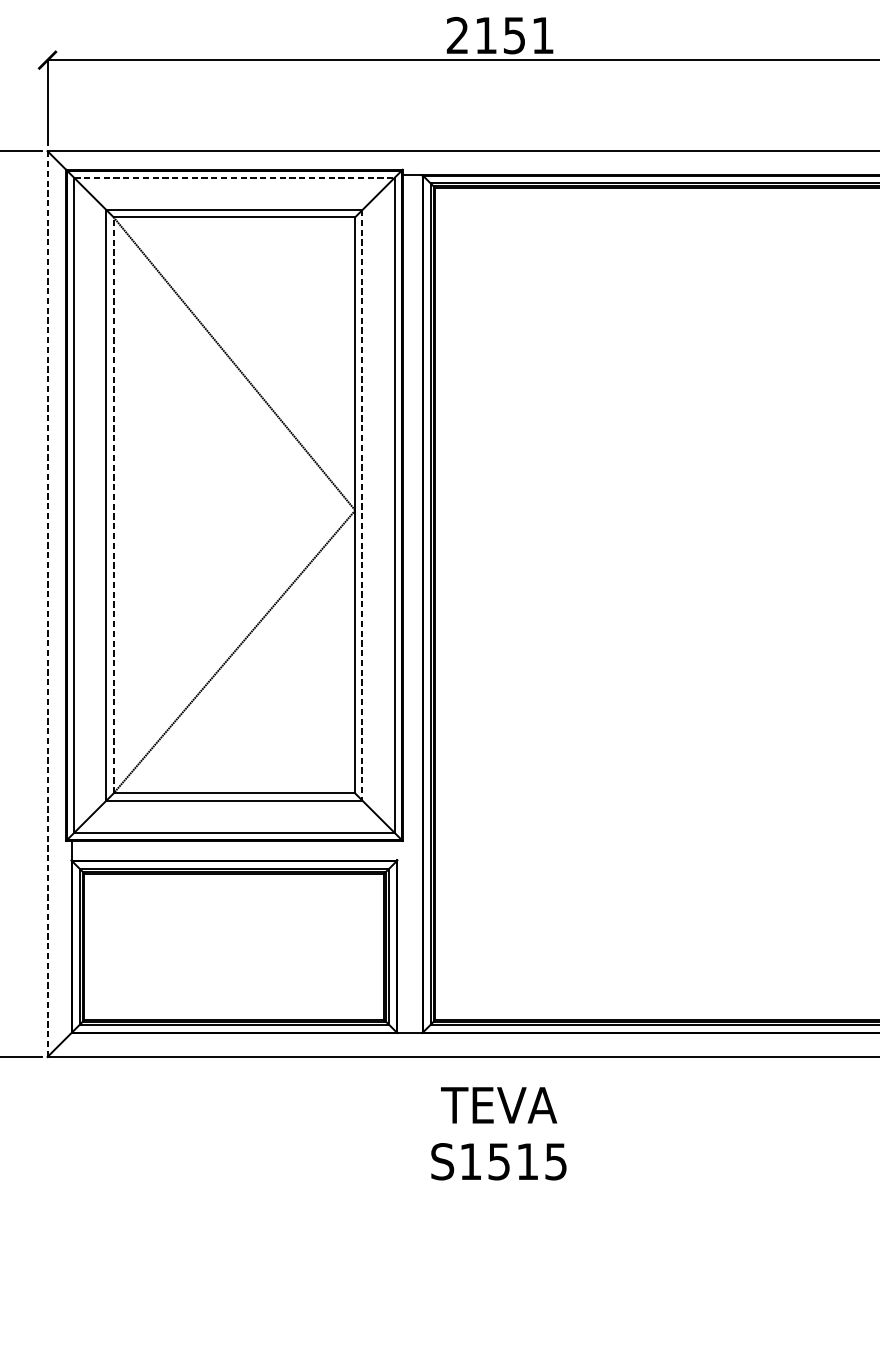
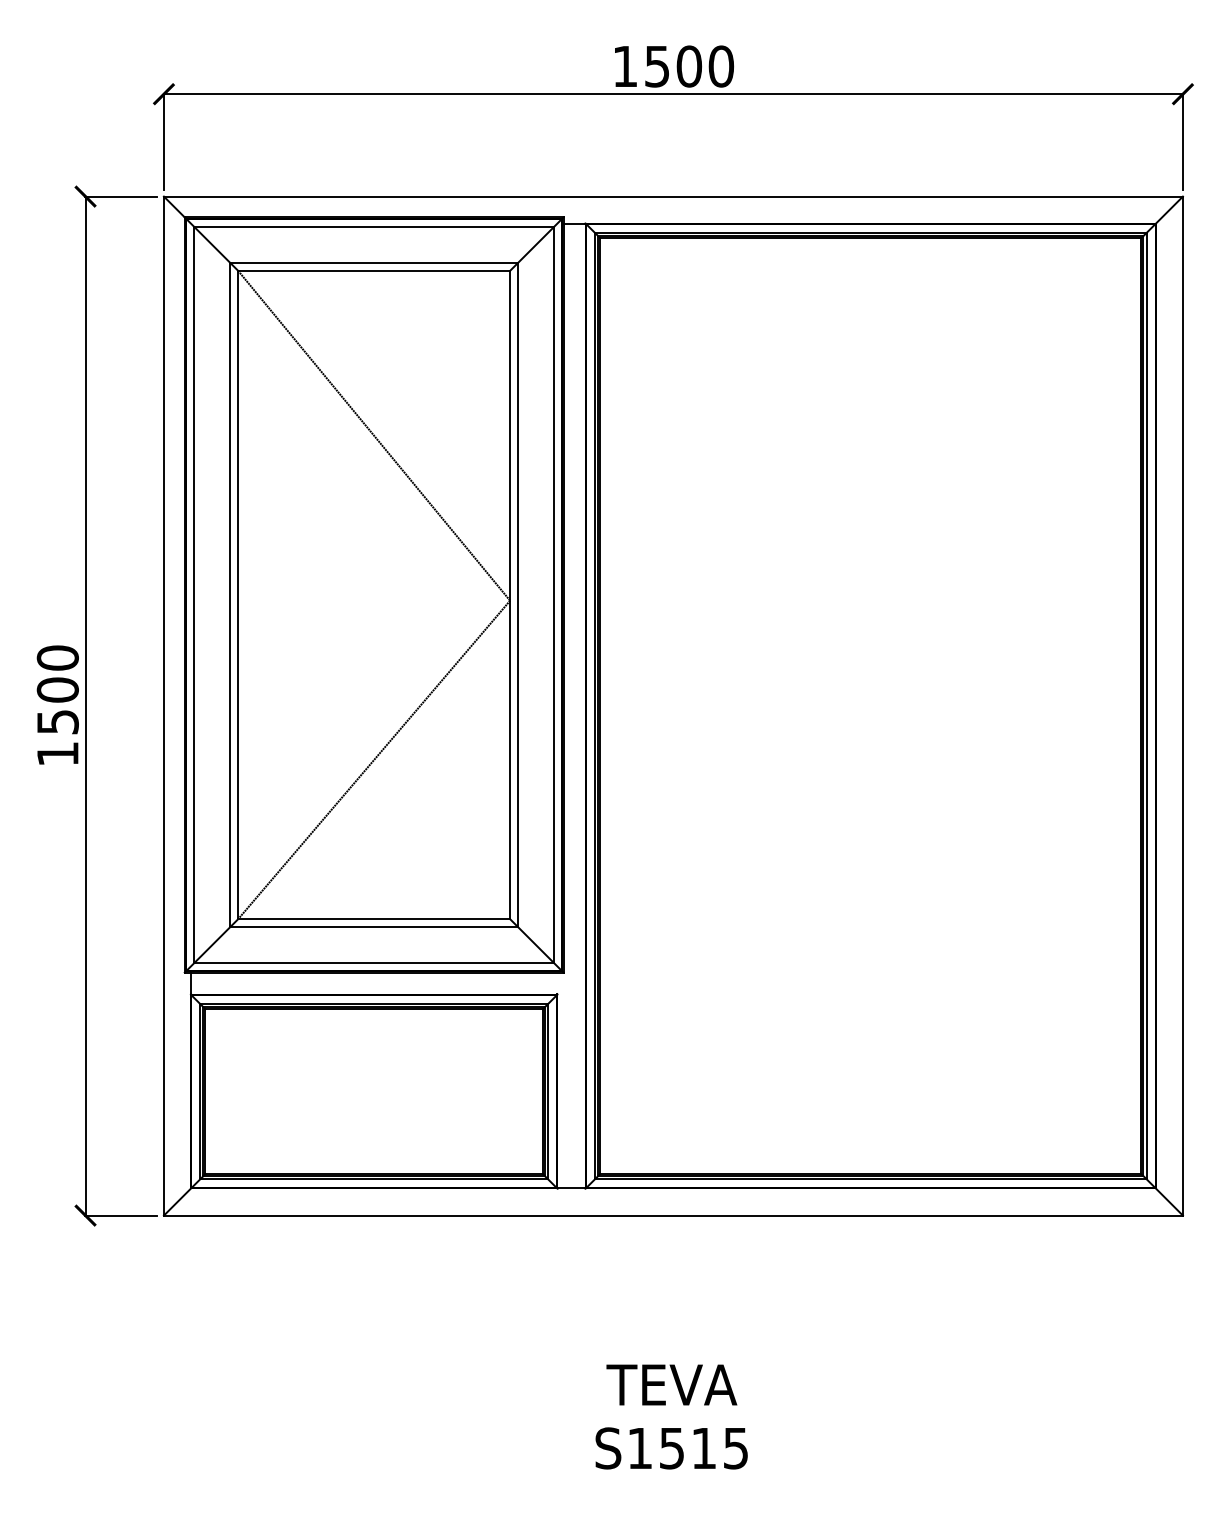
text: (500, 35) -> (673, 66), 2151 -> 1500
line: (234, 177) -> (374, 226), dashed -> solid
line: (113, 504) -> (238, 594), dashed -> solid
line: (362, 505) -> (518, 595), dashed -> solid
line: (47, 603) -> (163, 705), dashed -> solid
text: (498, 1133) -> (671, 1416), moved

